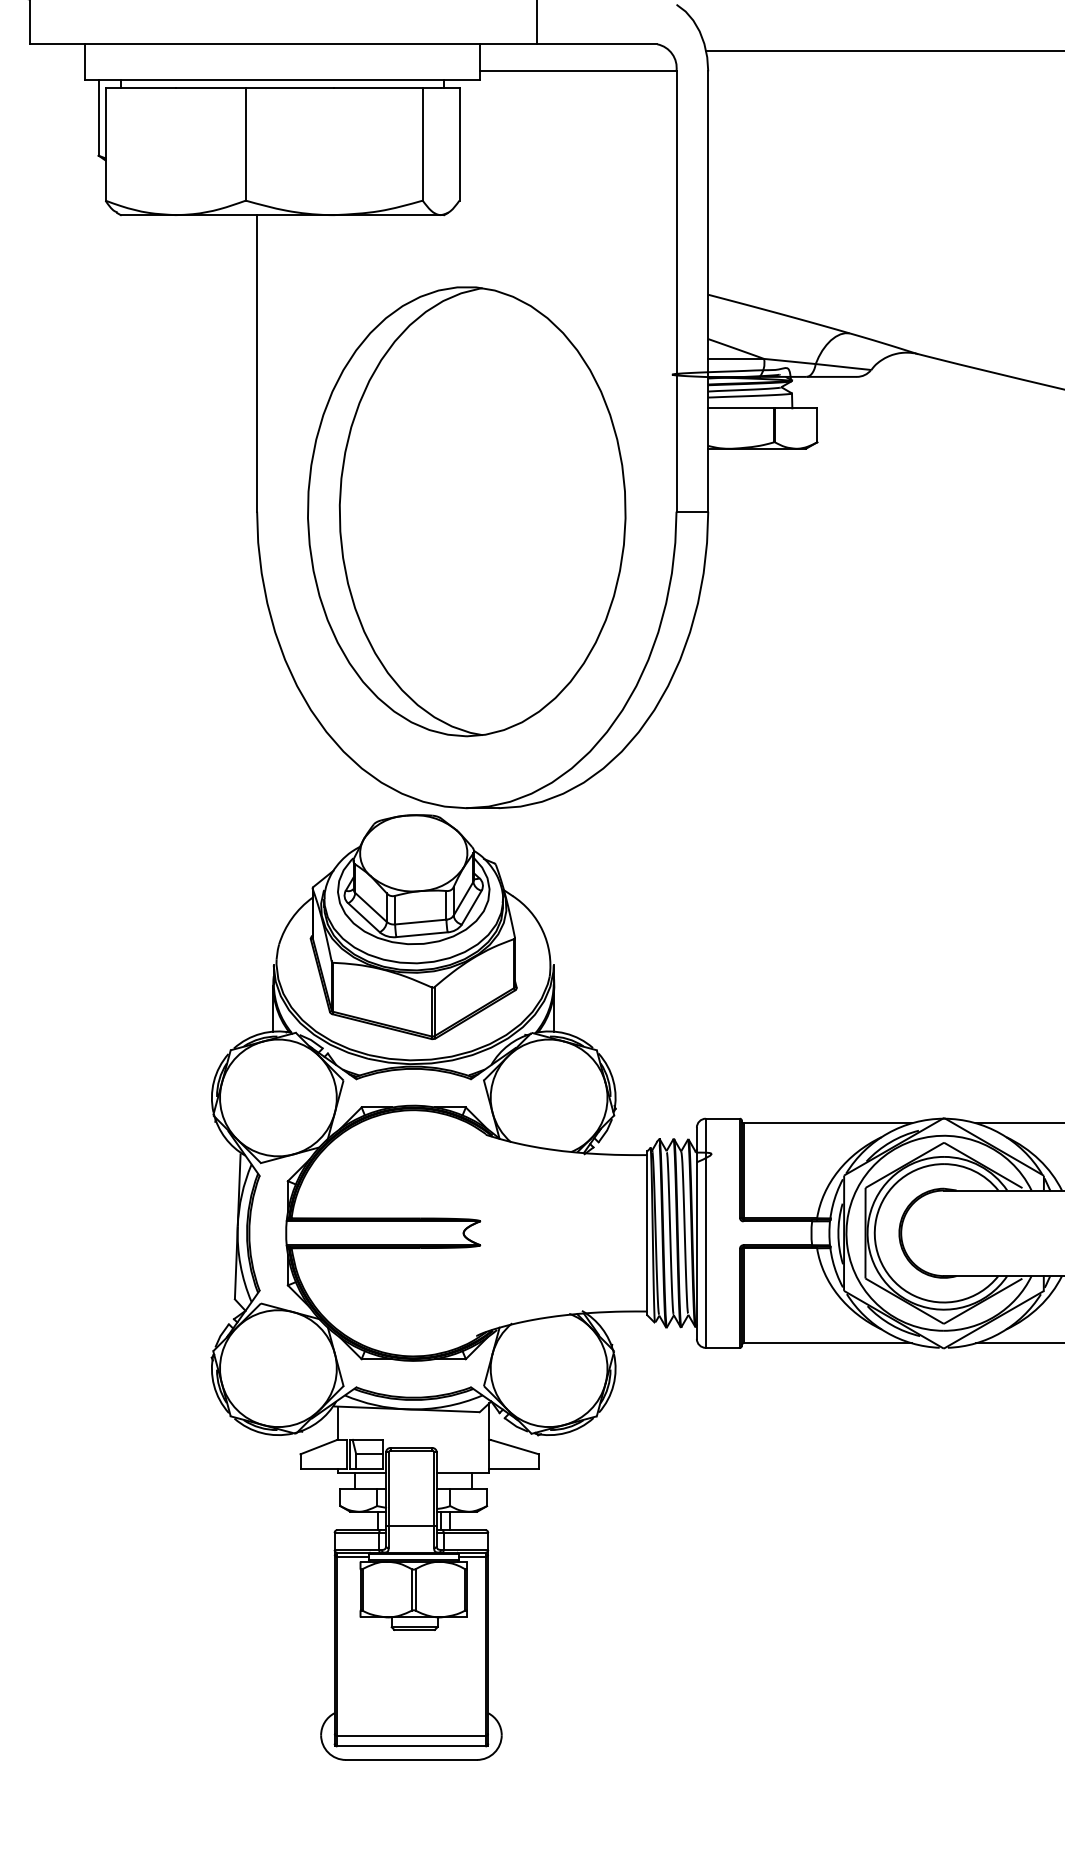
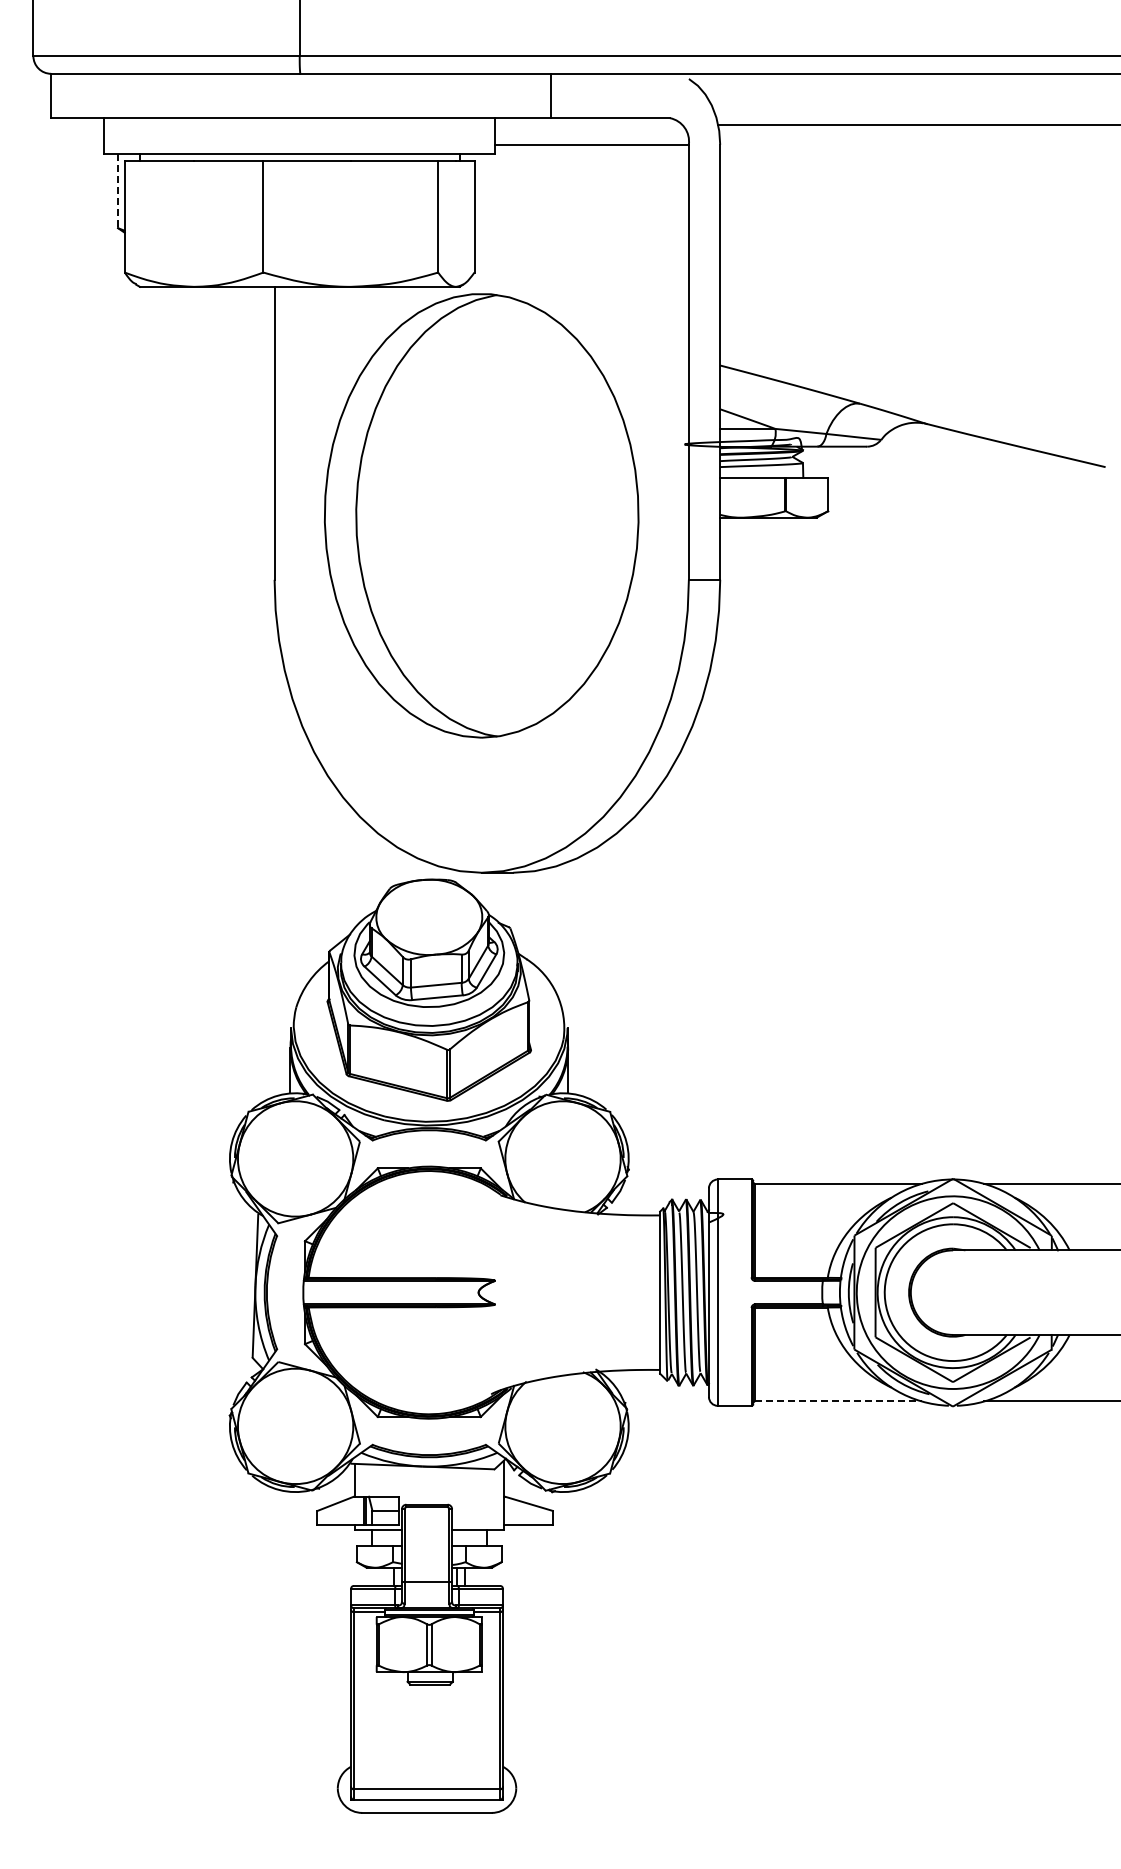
line: (99, 118) -> (118, 191), solid -> dashed
part: (466, 511) -> (481, 515), moved
line: (827, 1343) -> (838, 1401), solid -> dashed

